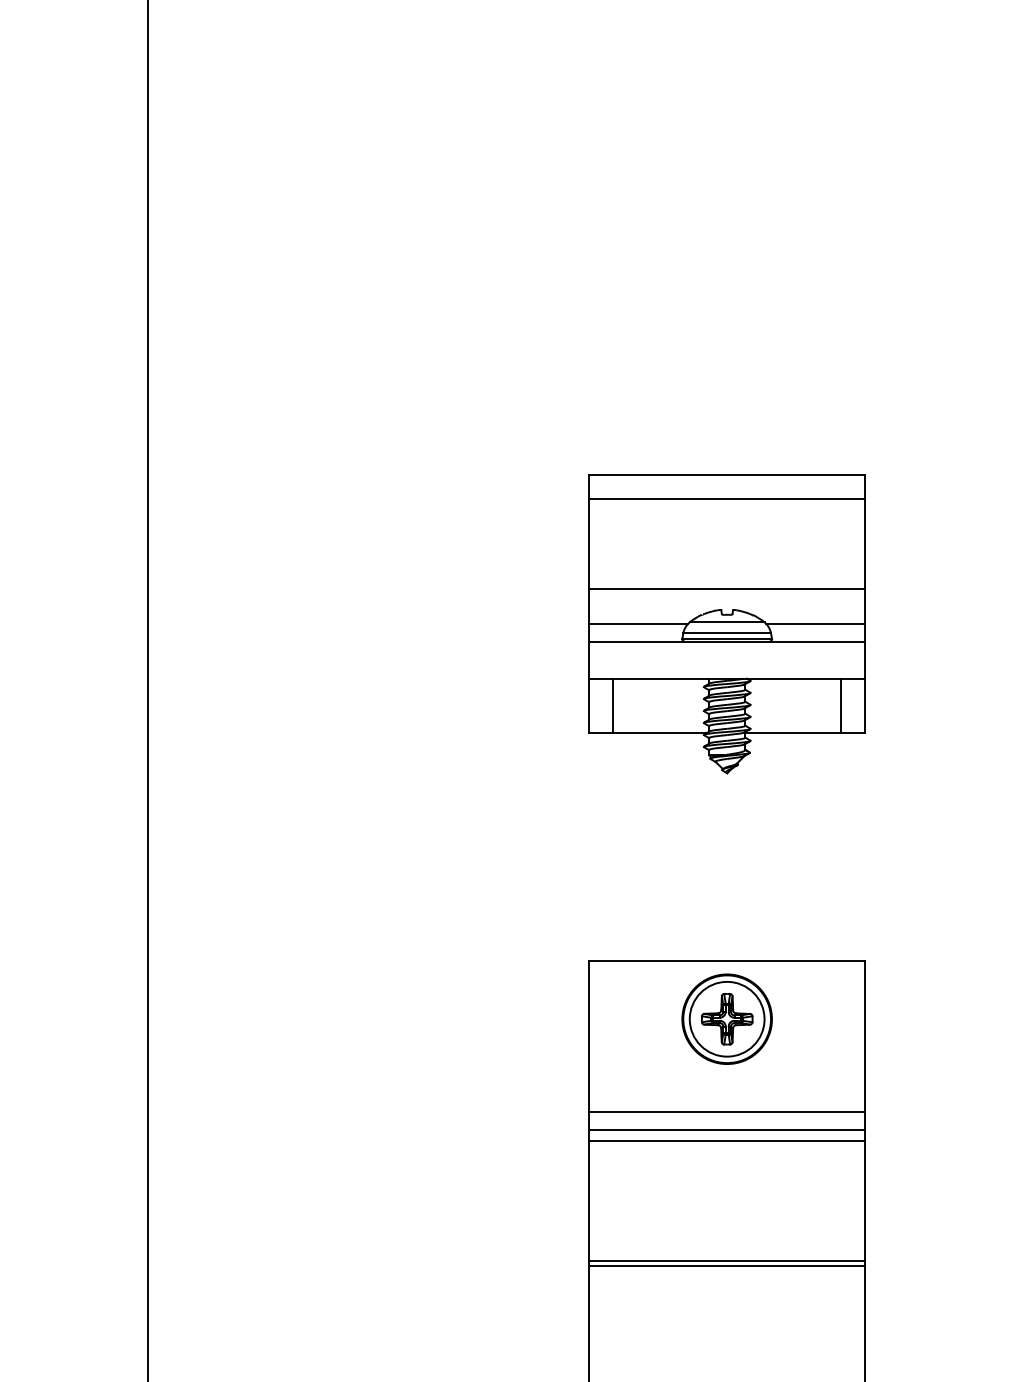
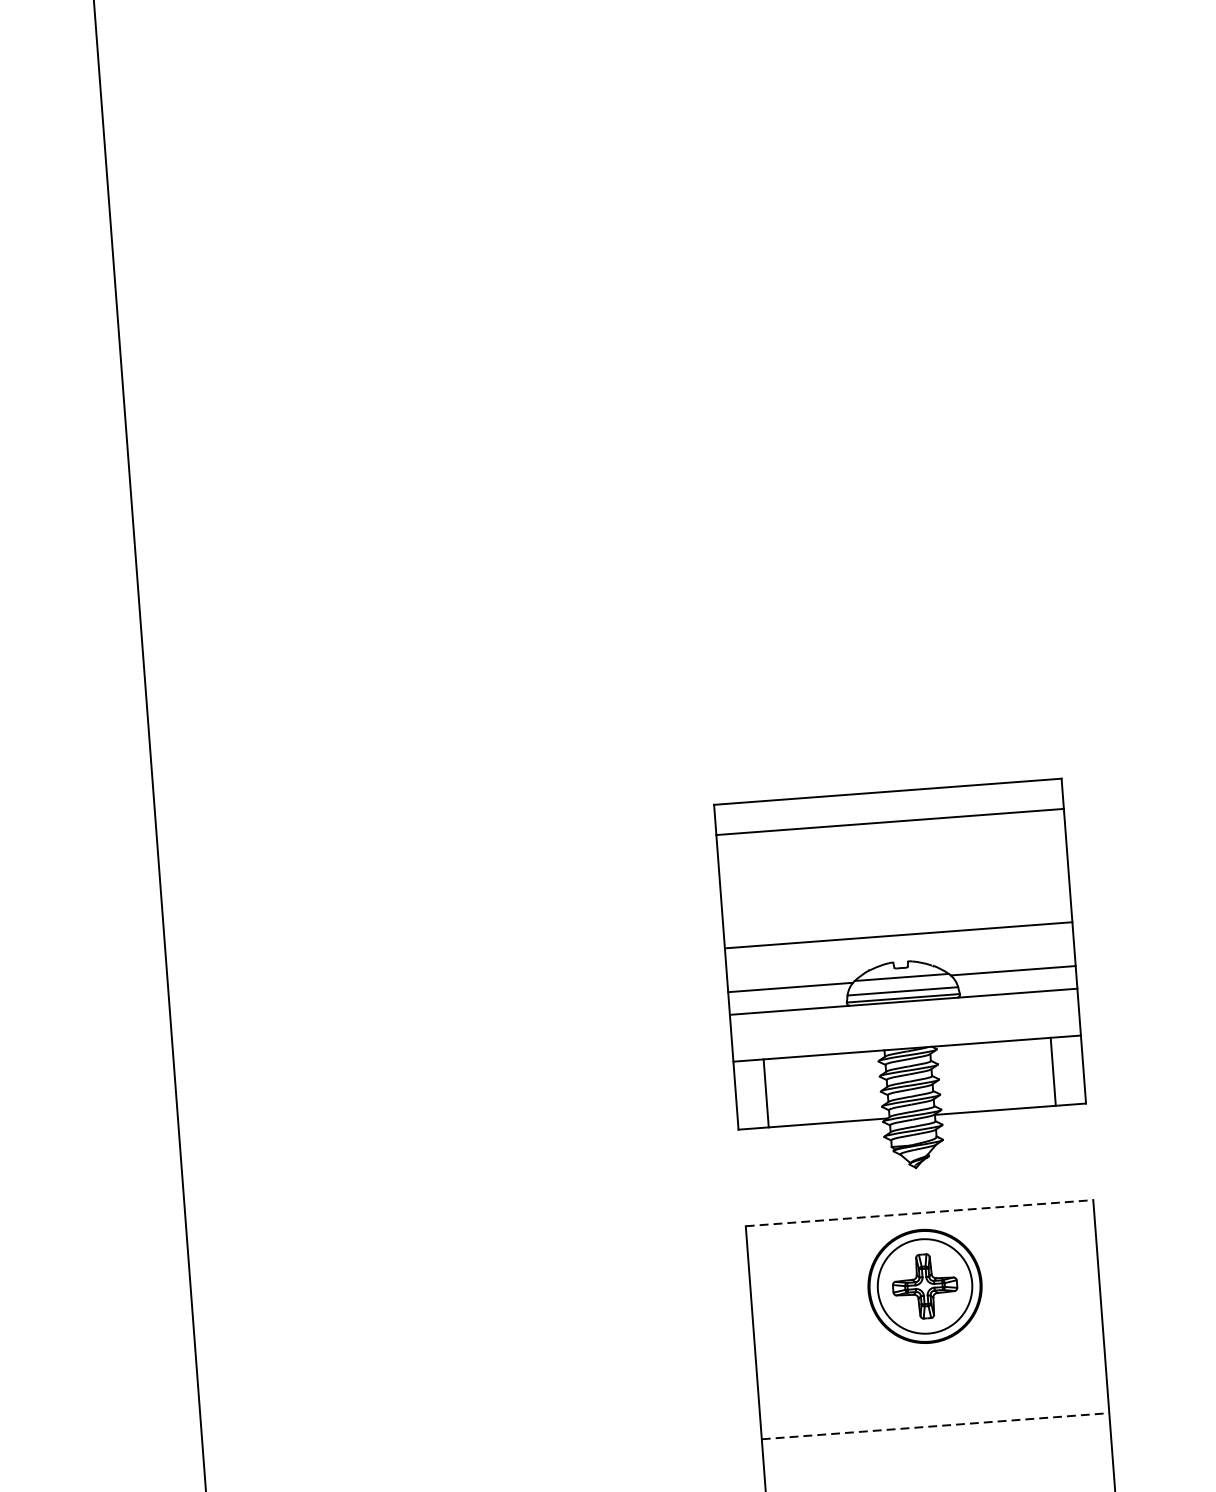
part: (726, 624) -> (901, 980), moved
line: (727, 961) -> (919, 1213), solid -> dashed
line: (726, 1112) -> (933, 1404), removed
line: (727, 1130) -> (936, 1426), solid -> dashed
line: (726, 1141) -> (935, 1440), removed

